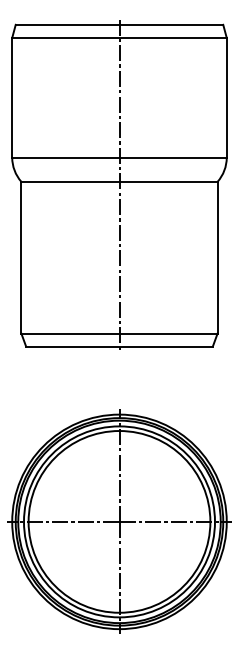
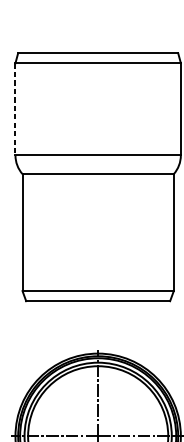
line: (12, 97) -> (15, 109), solid -> dashed
line: (119, 185) -> (98, 176), removed

